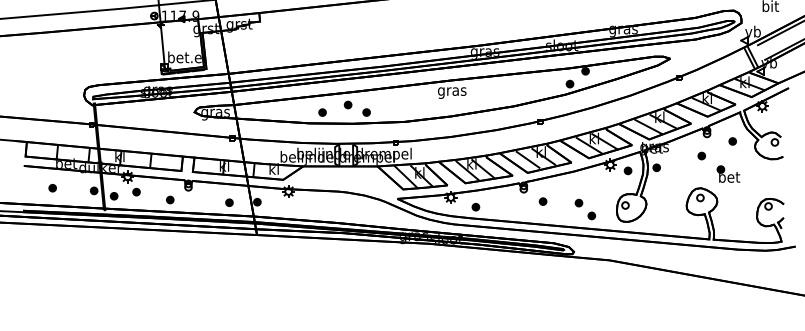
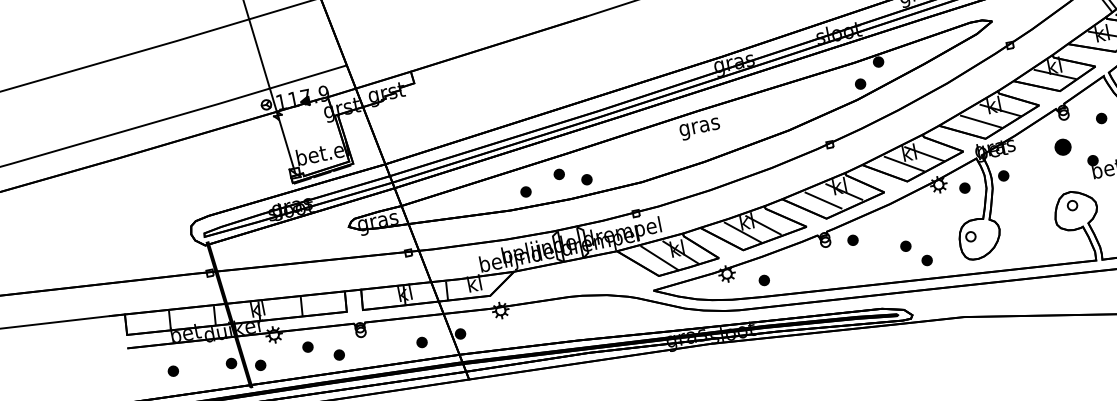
part: (701, 155) -> (1062, 146), size x1.6
part: (136, 191) -> (307, 346), moved
part: (542, 201) -> (852, 240), moved

